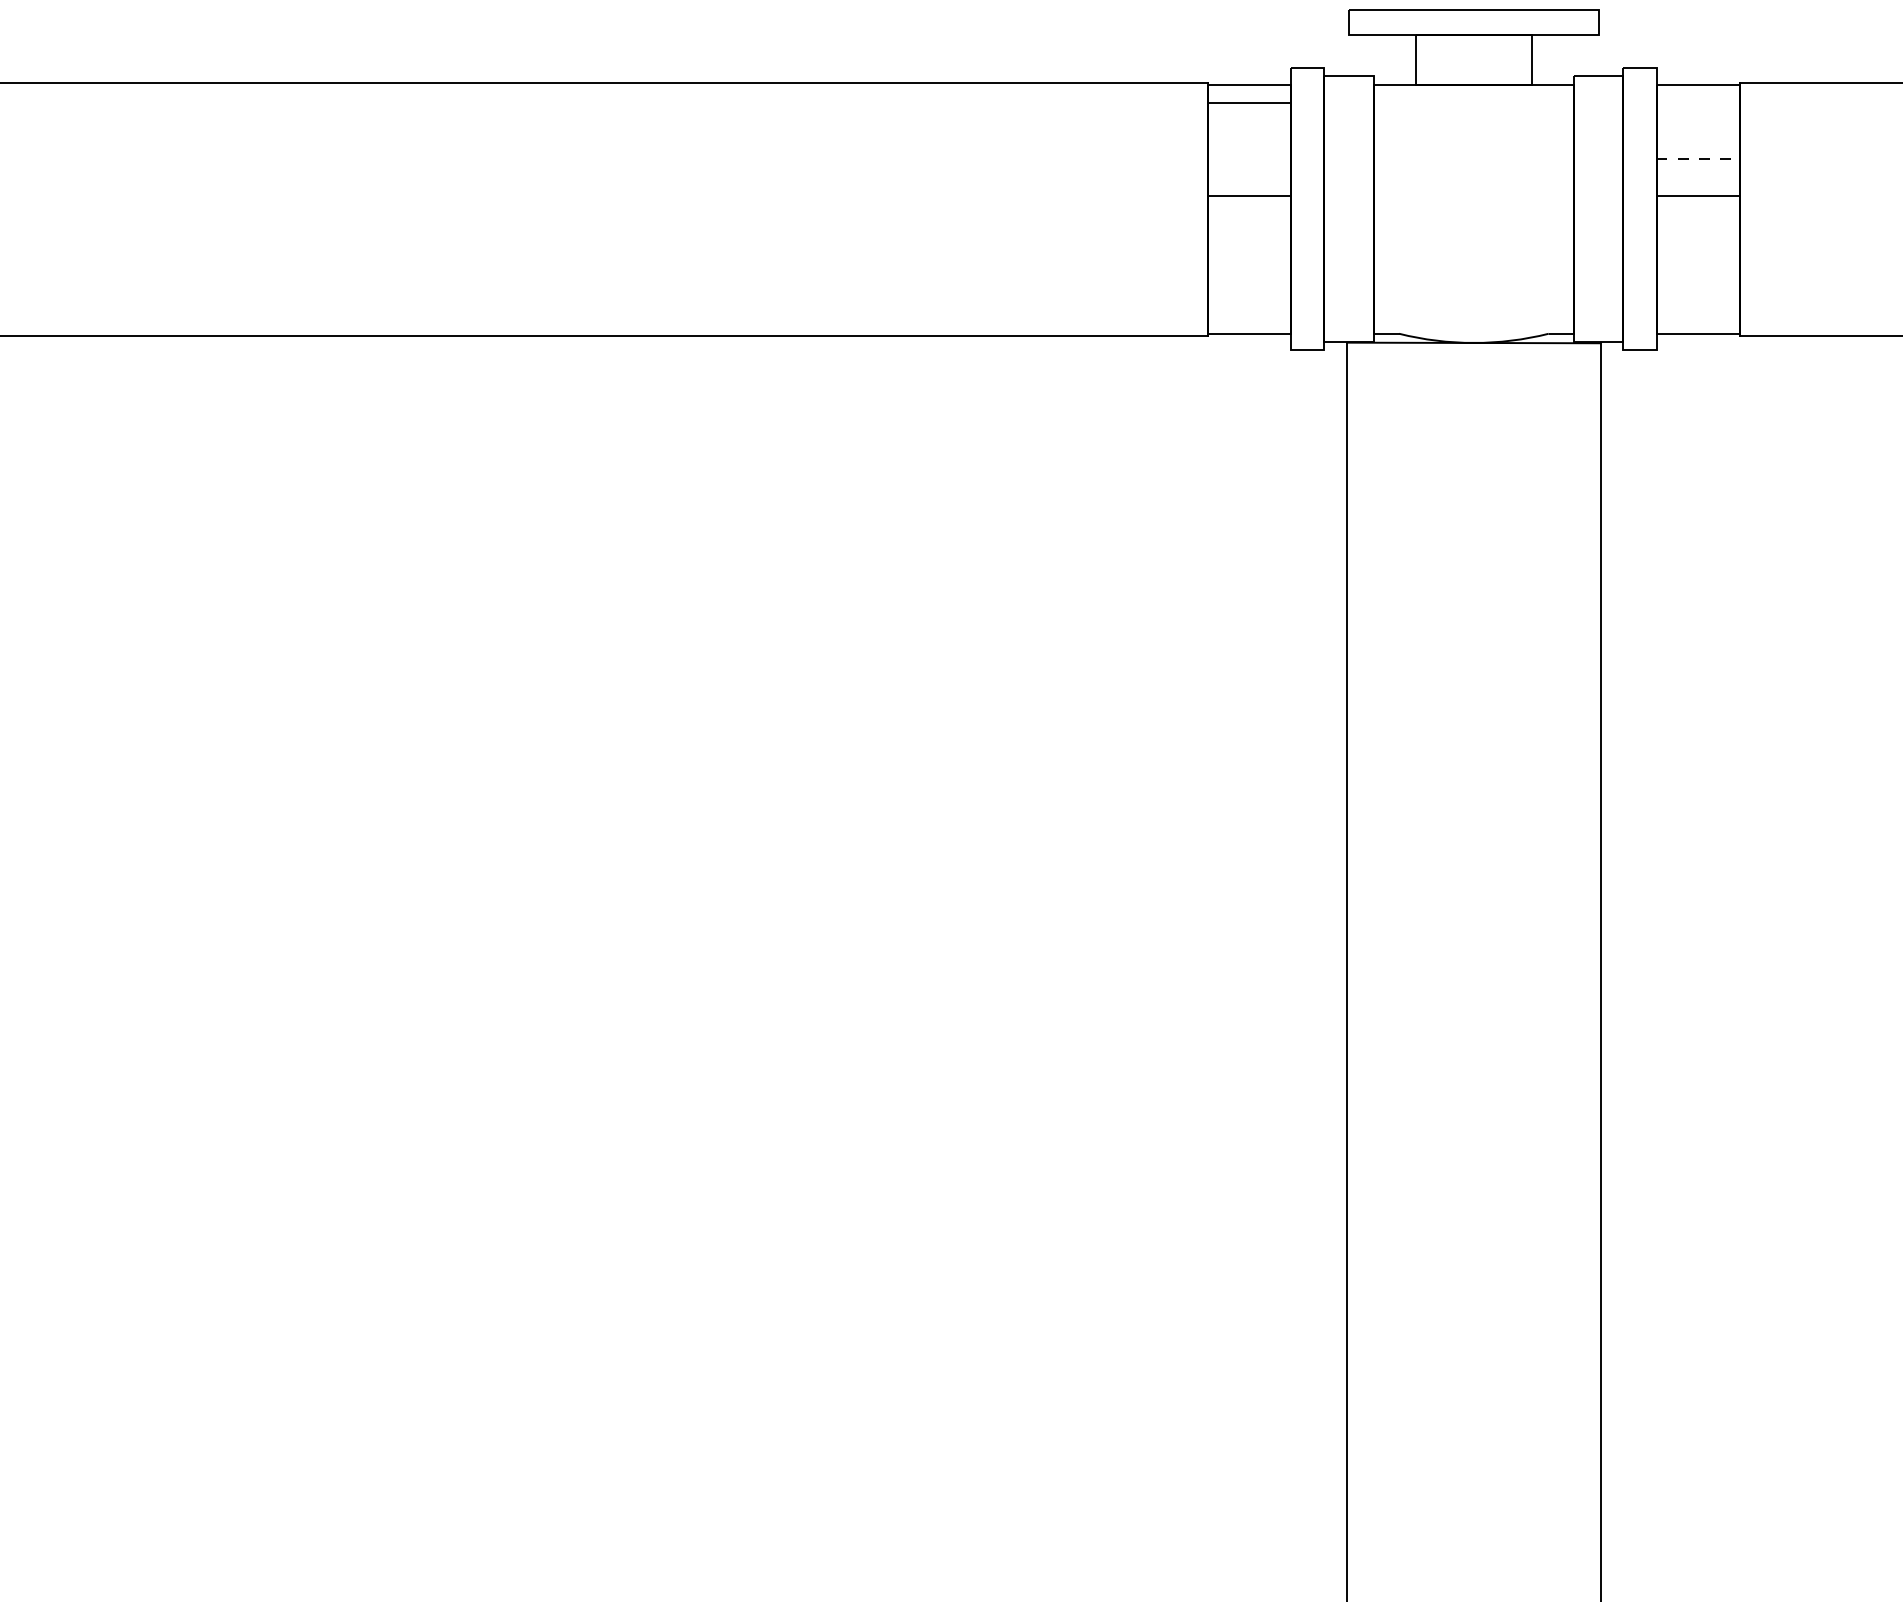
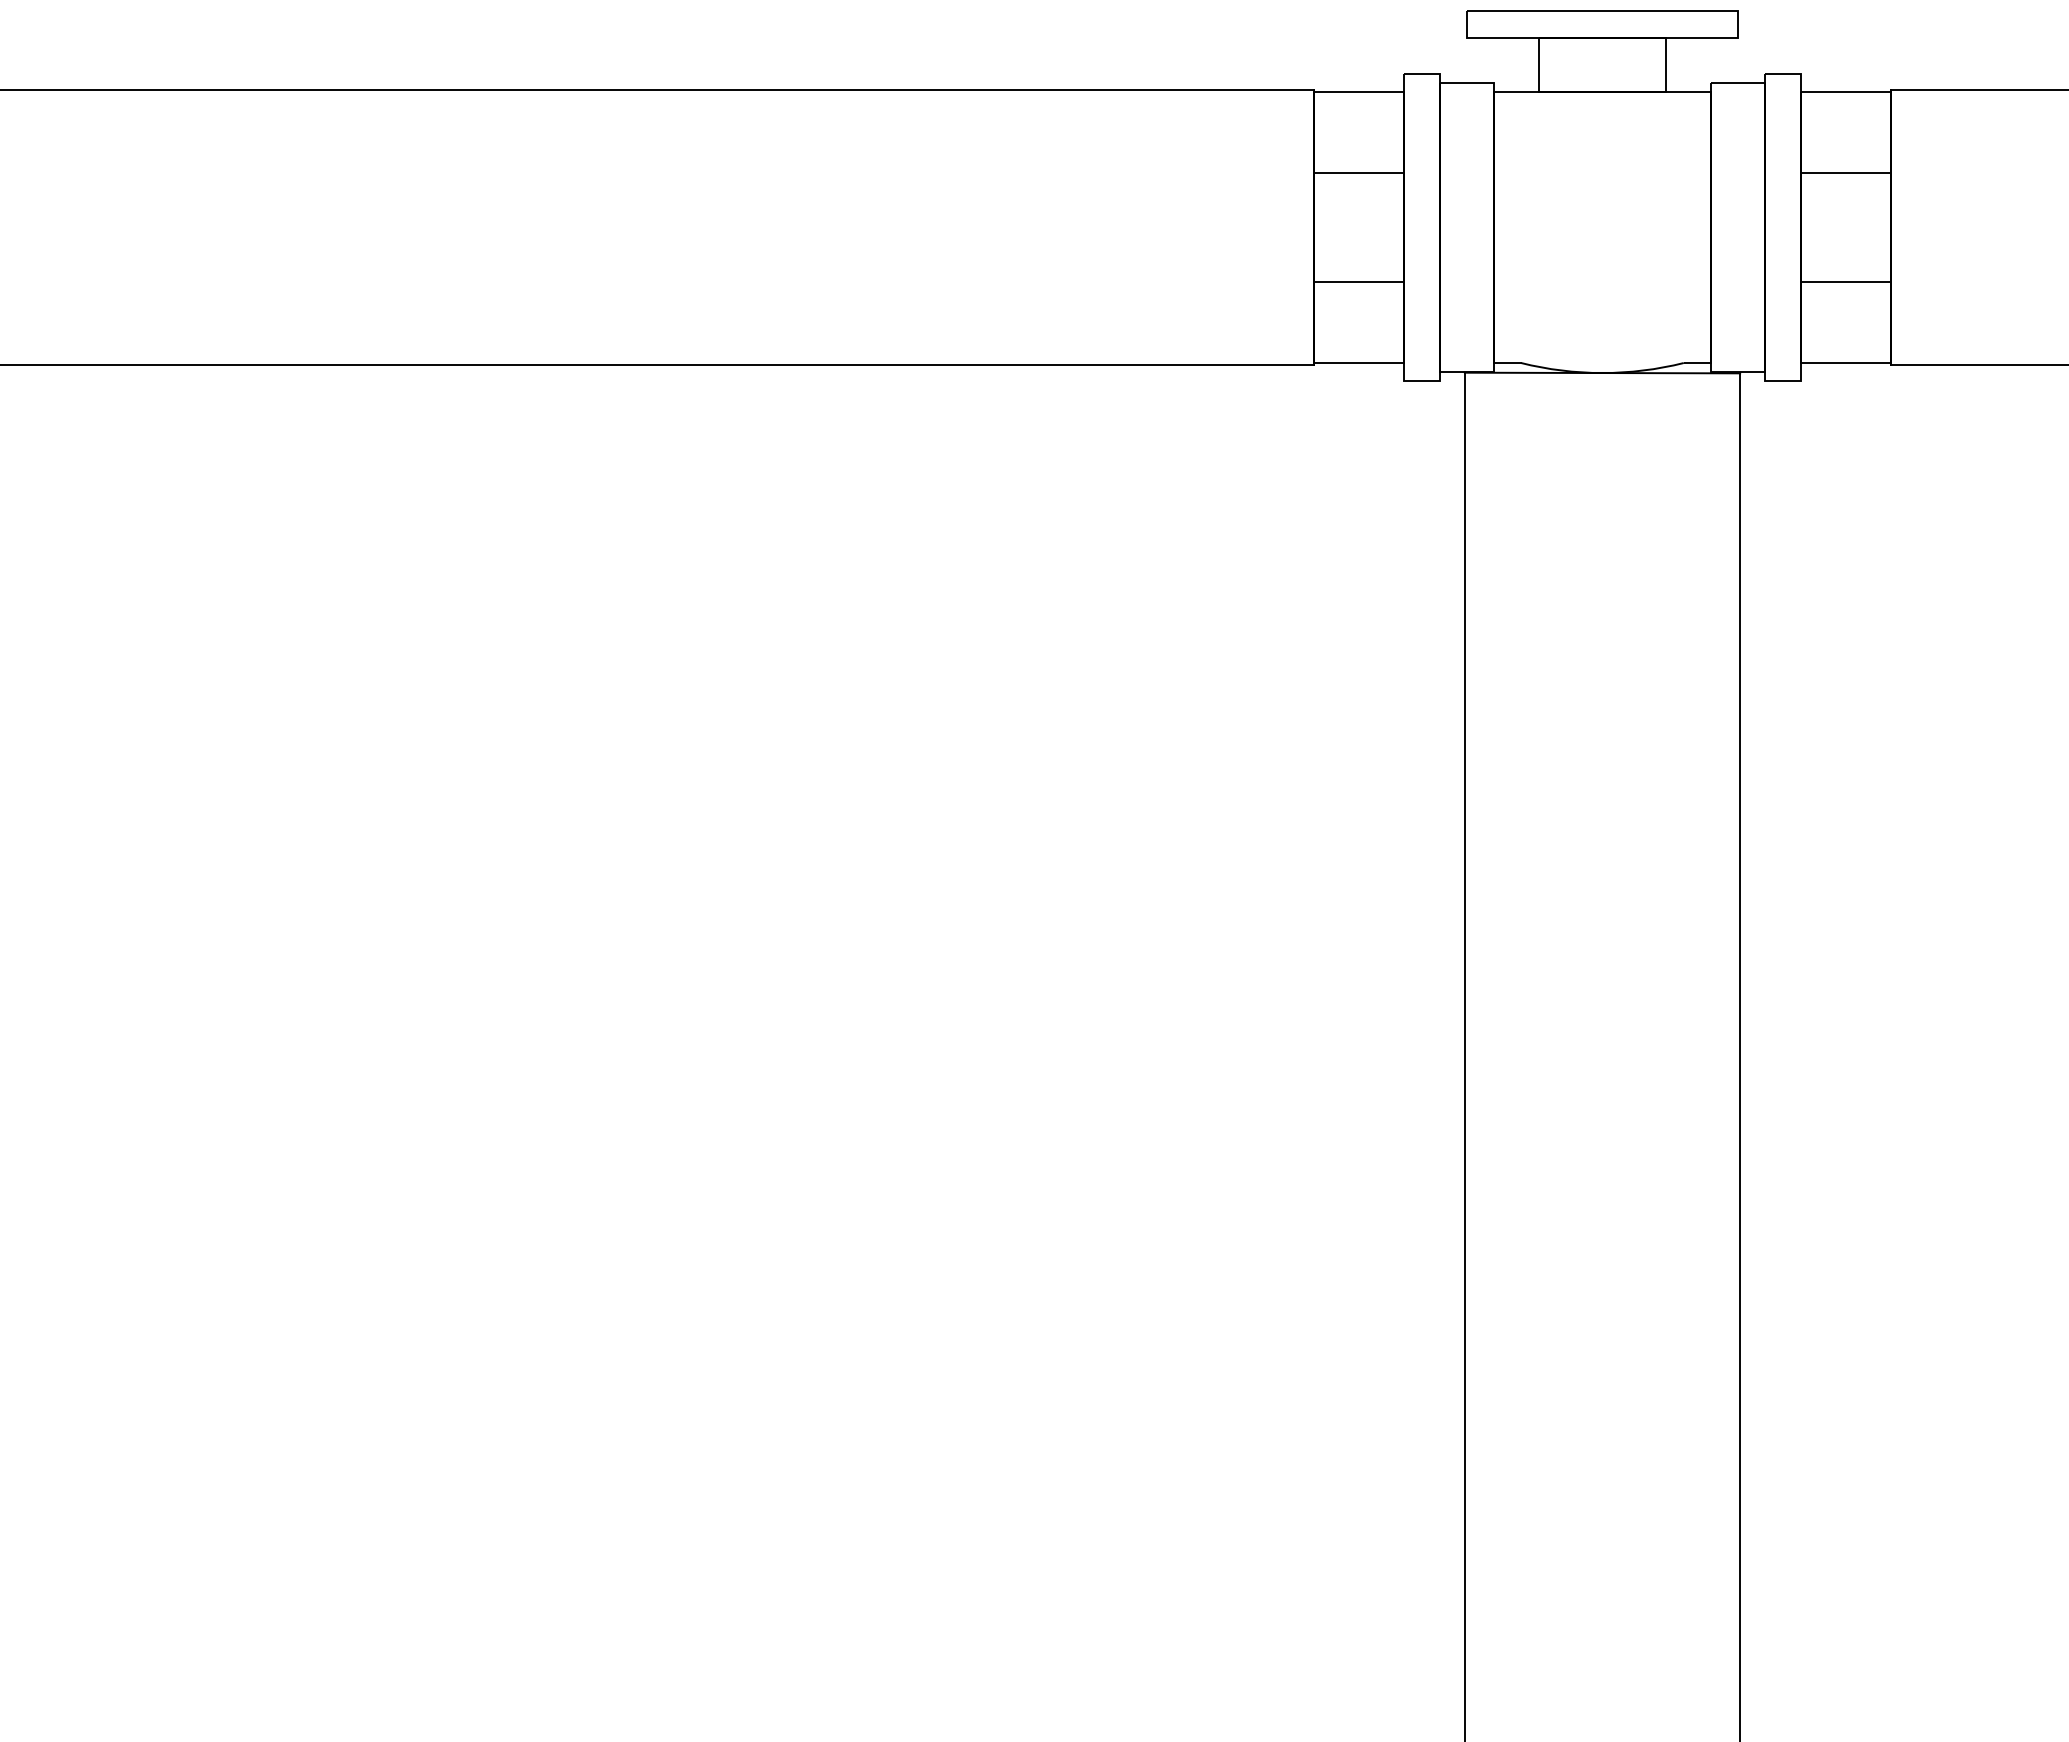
line: (1249, 103) -> (1358, 173), moved
line: (1698, 159) -> (1846, 173), dashed -> solid
line: (1698, 195) -> (1846, 281), moved
line: (1249, 196) -> (1358, 281), moved

